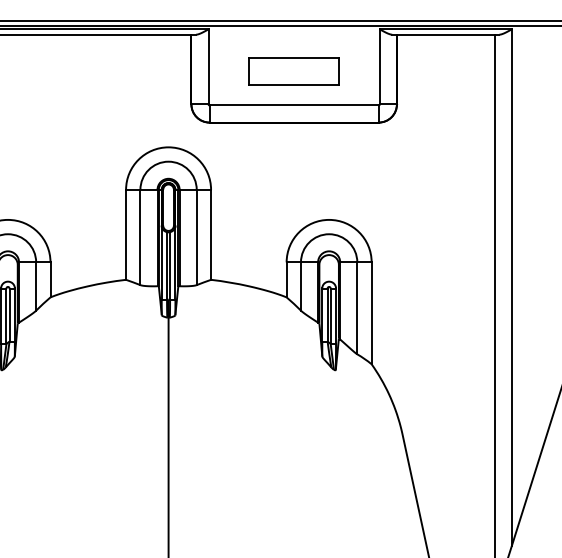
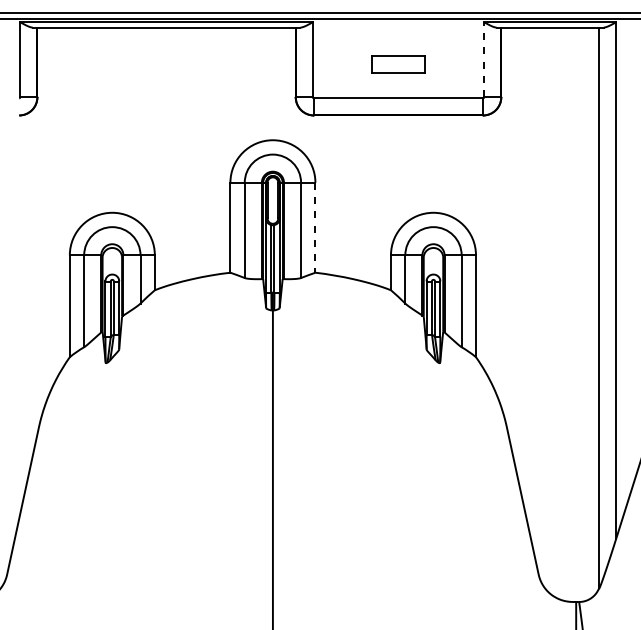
line: (380, 66) -> (484, 59), solid -> dashed
part: (294, 71) -> (398, 64), size x0.6
line: (211, 234) -> (315, 227), solid -> dashed

